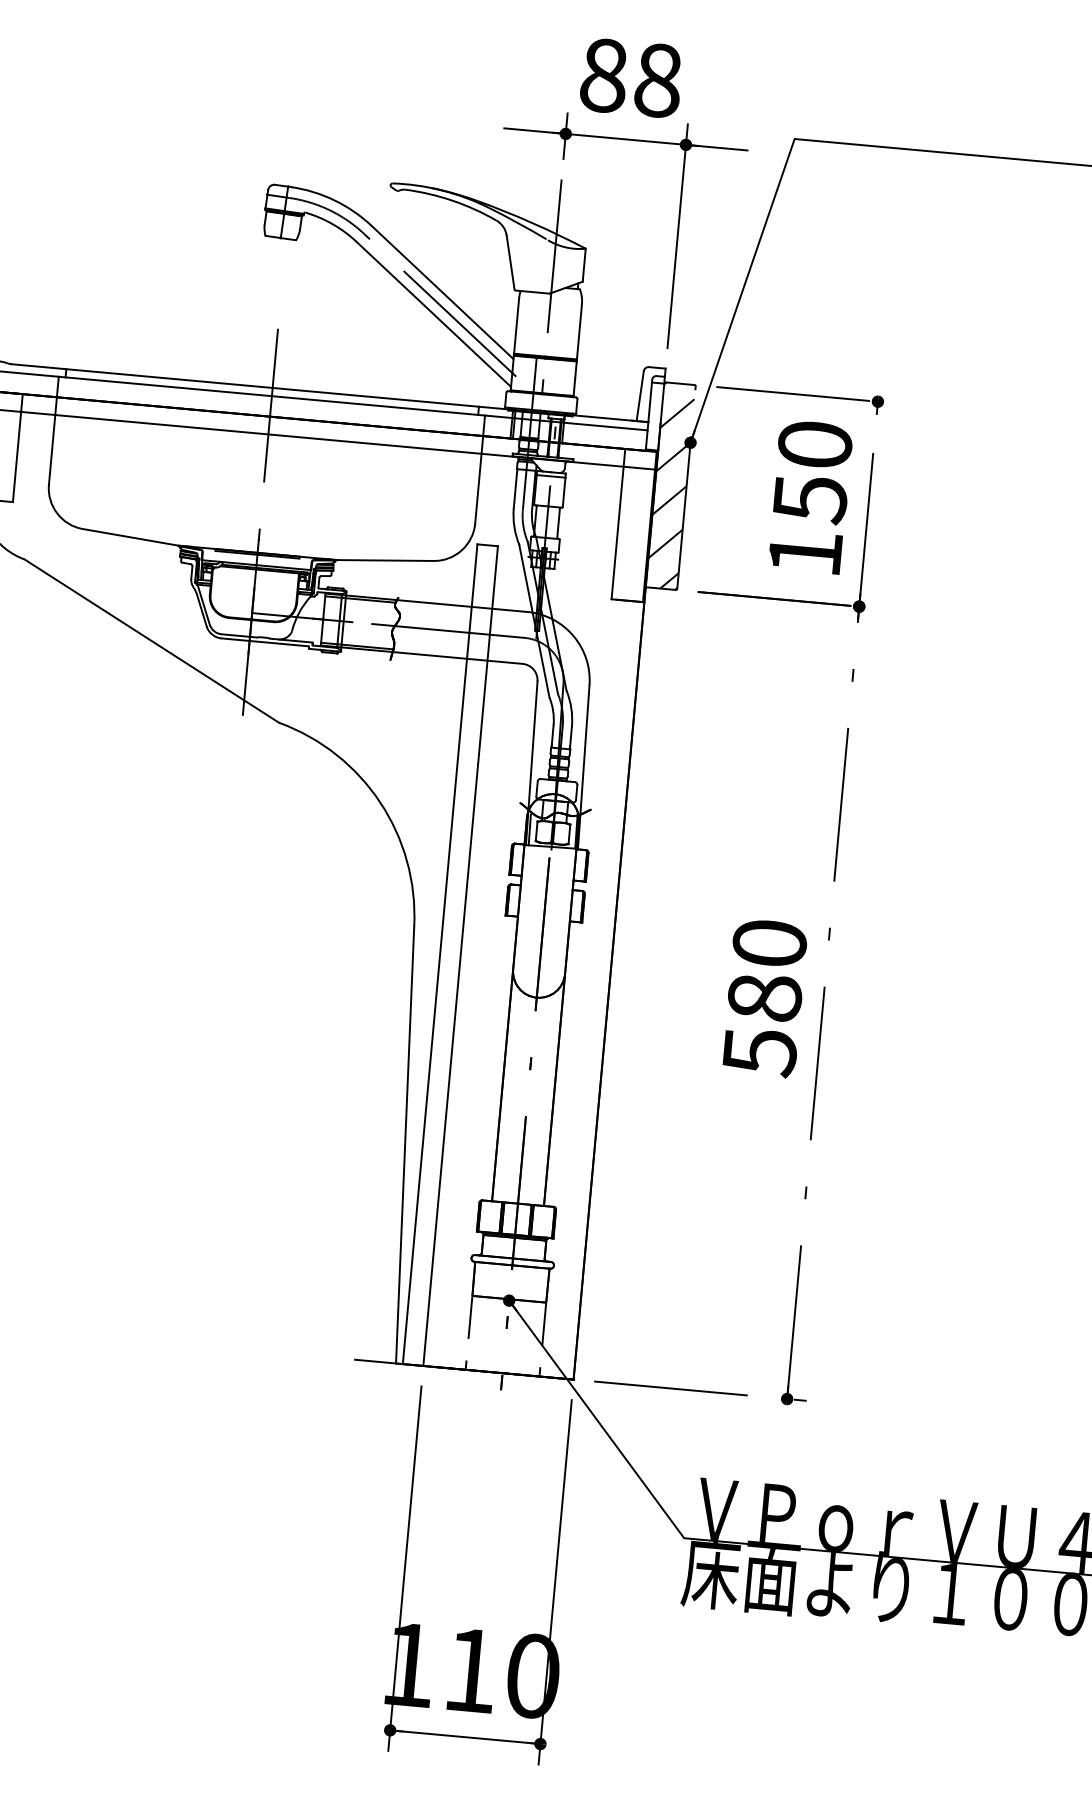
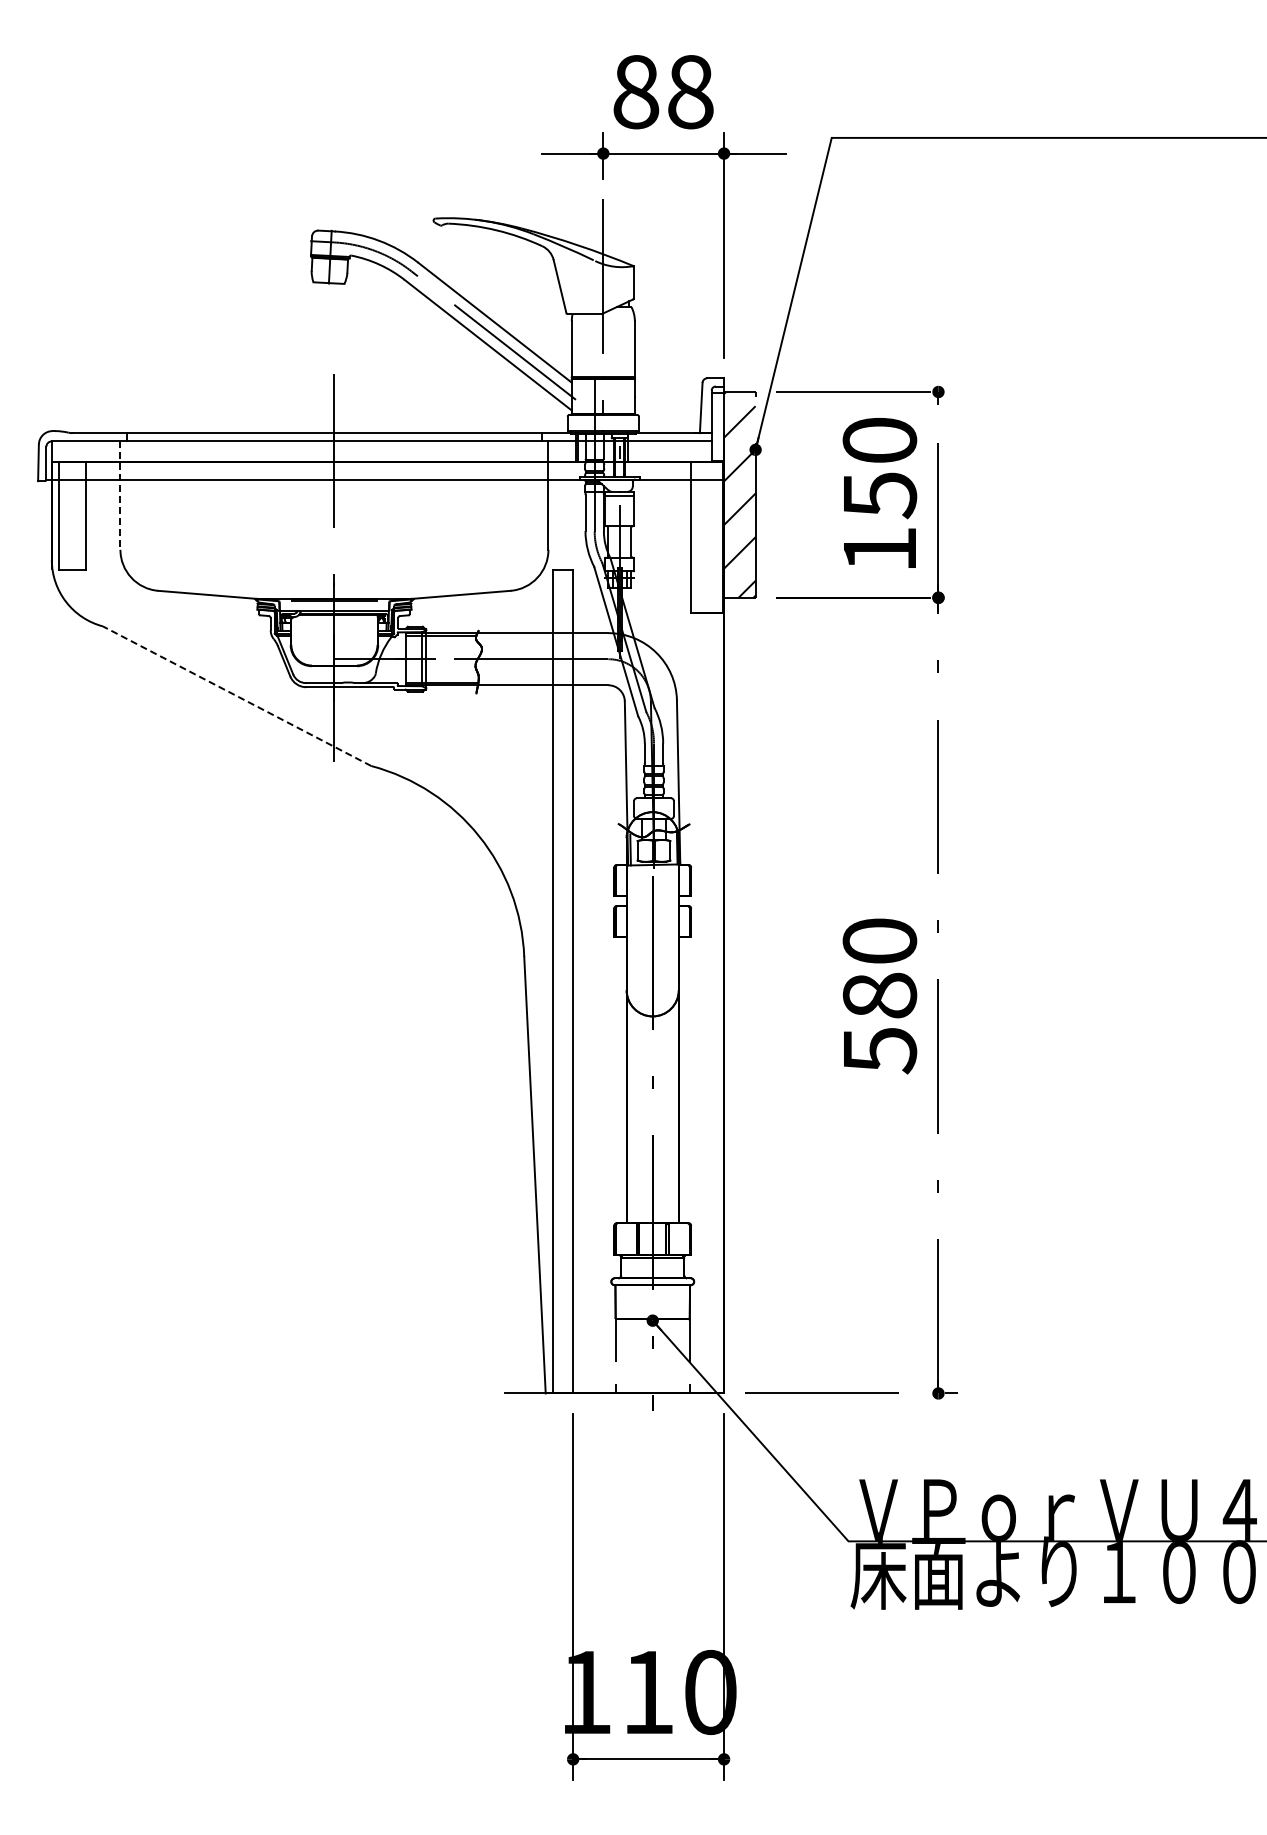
line: (53, 431) -> (120, 496), solid -> dashed
line: (151, 640) -> (236, 695), solid -> dashed

